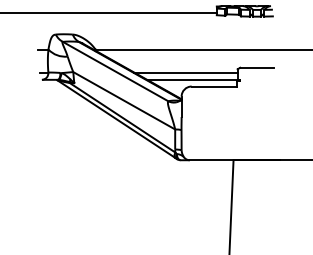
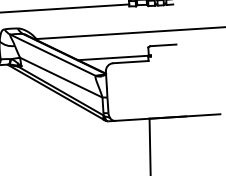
line: (185, 72) -> (107, 52), removed

